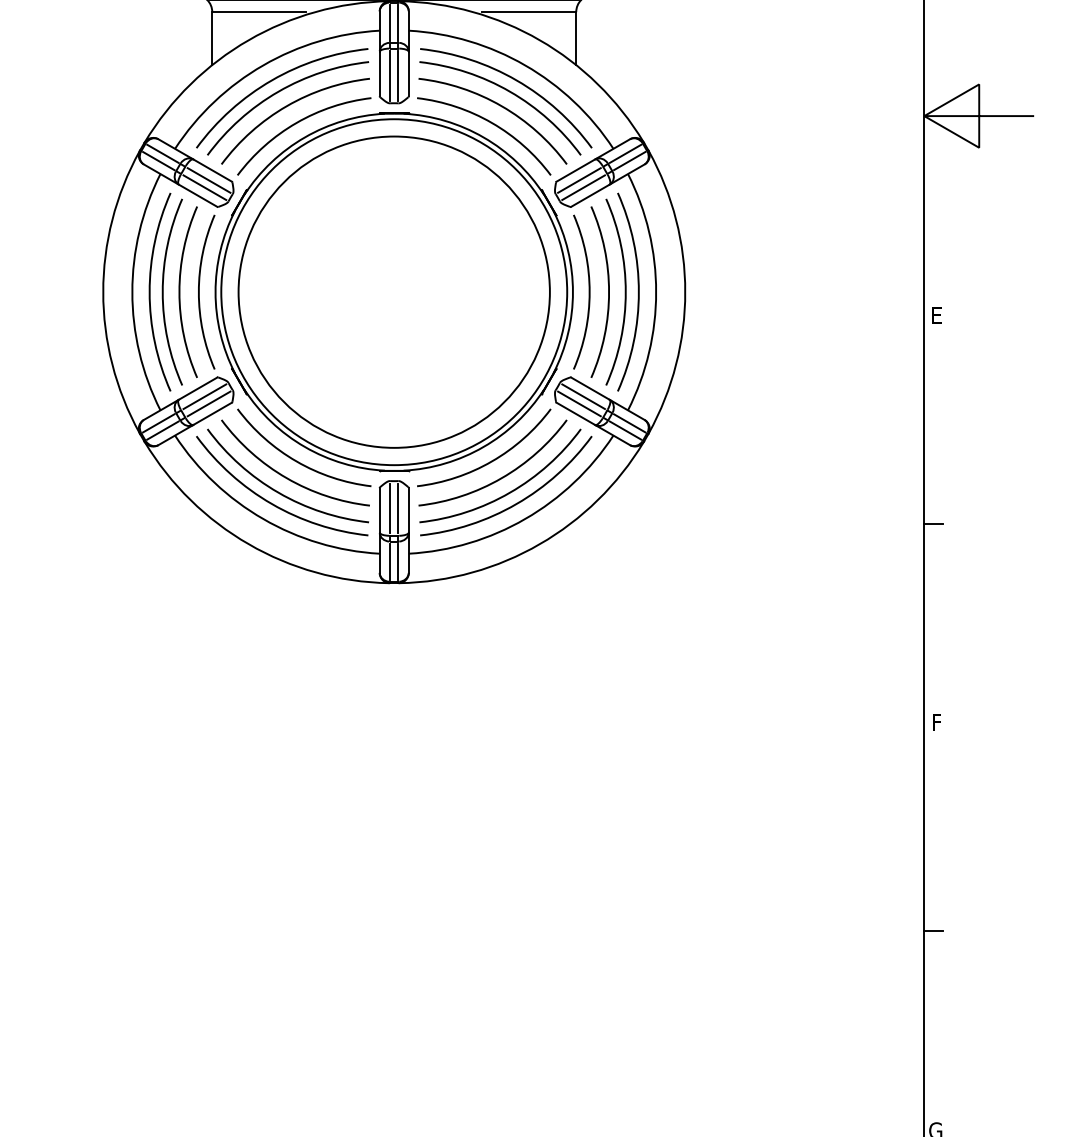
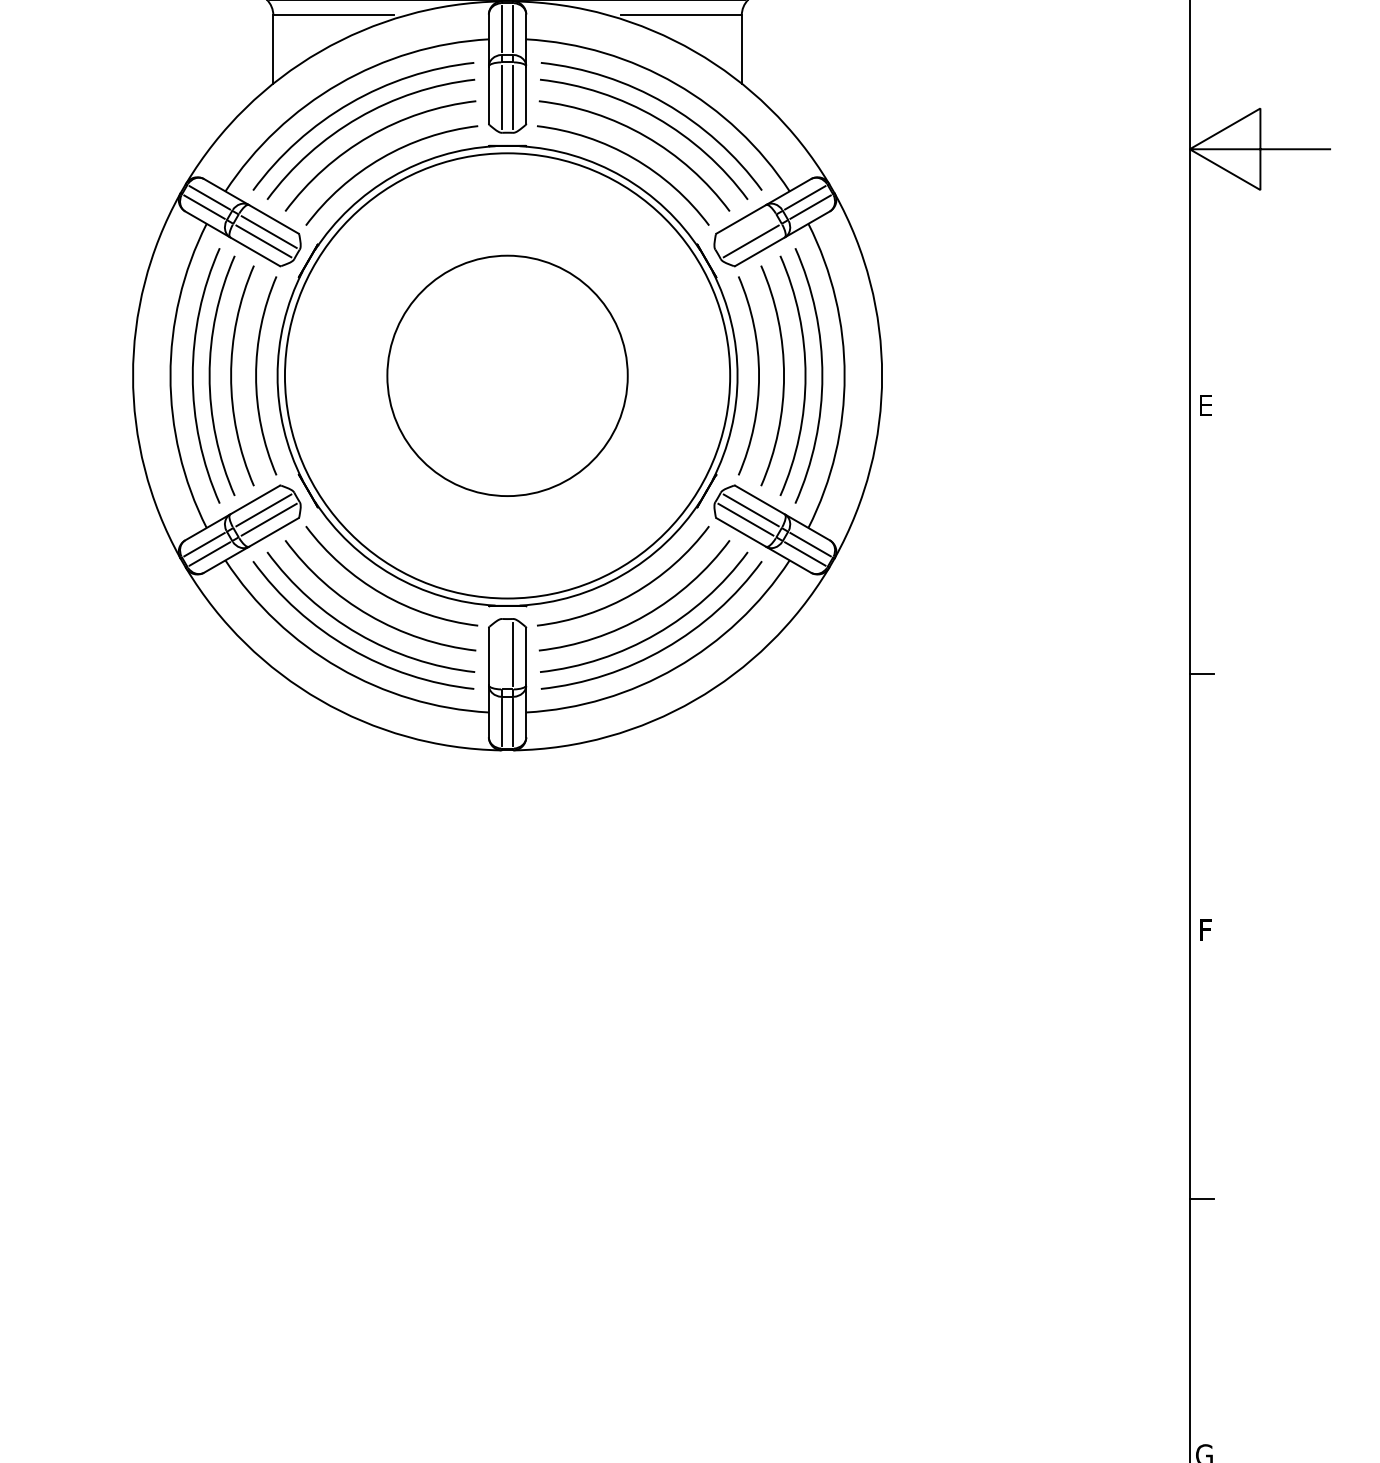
line: (579, 180) -> (745, 232), removed
circle: (393, 291) -> (506, 375), size x0.6
line: (390, 508) -> (502, 654), removed

